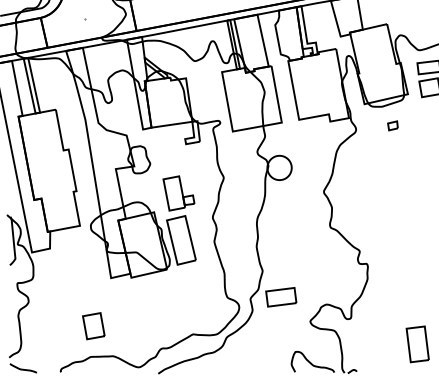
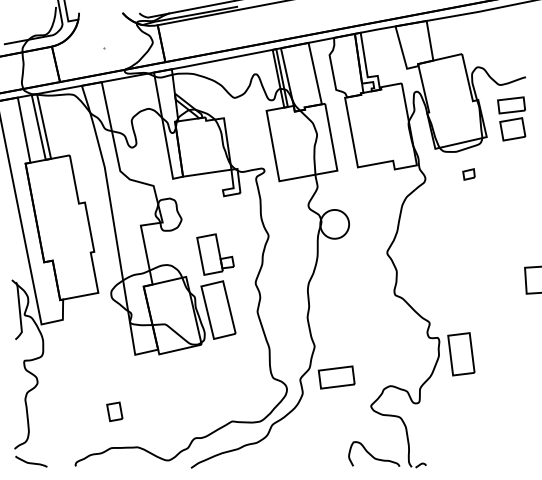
part: (93, 325) -> (114, 411), size x0.6
part: (417, 344) -> (461, 354), moved

